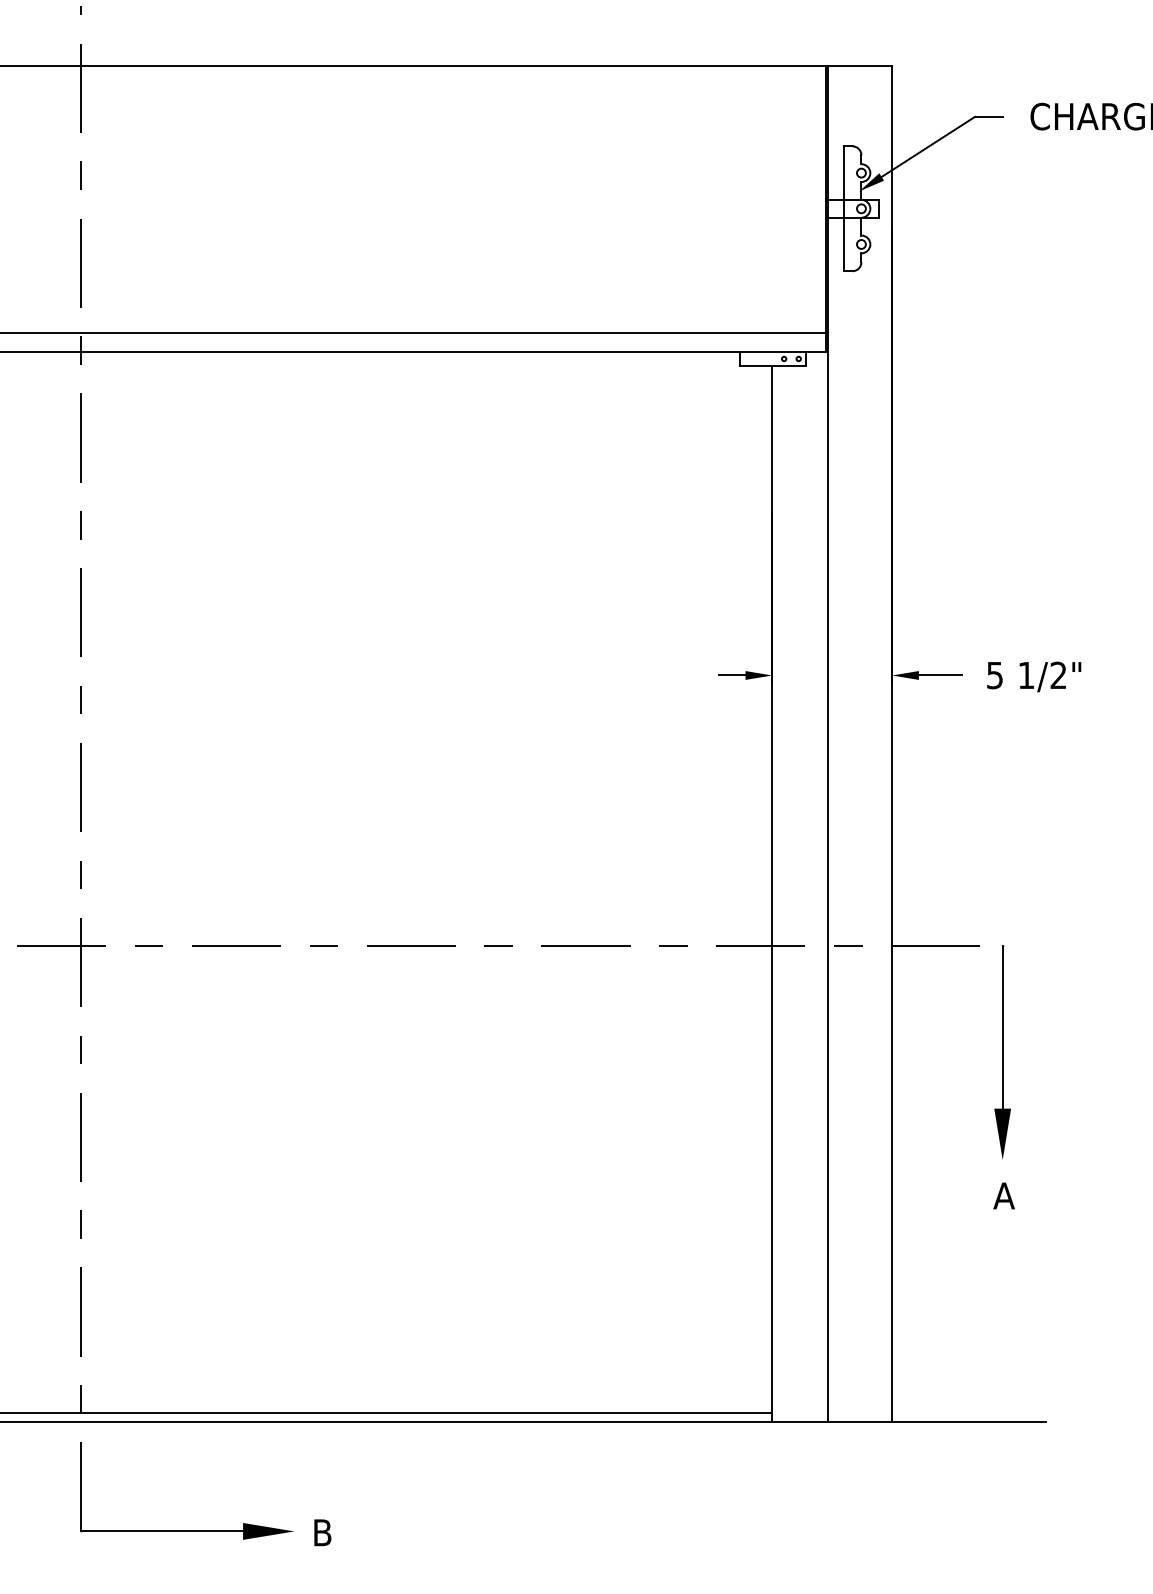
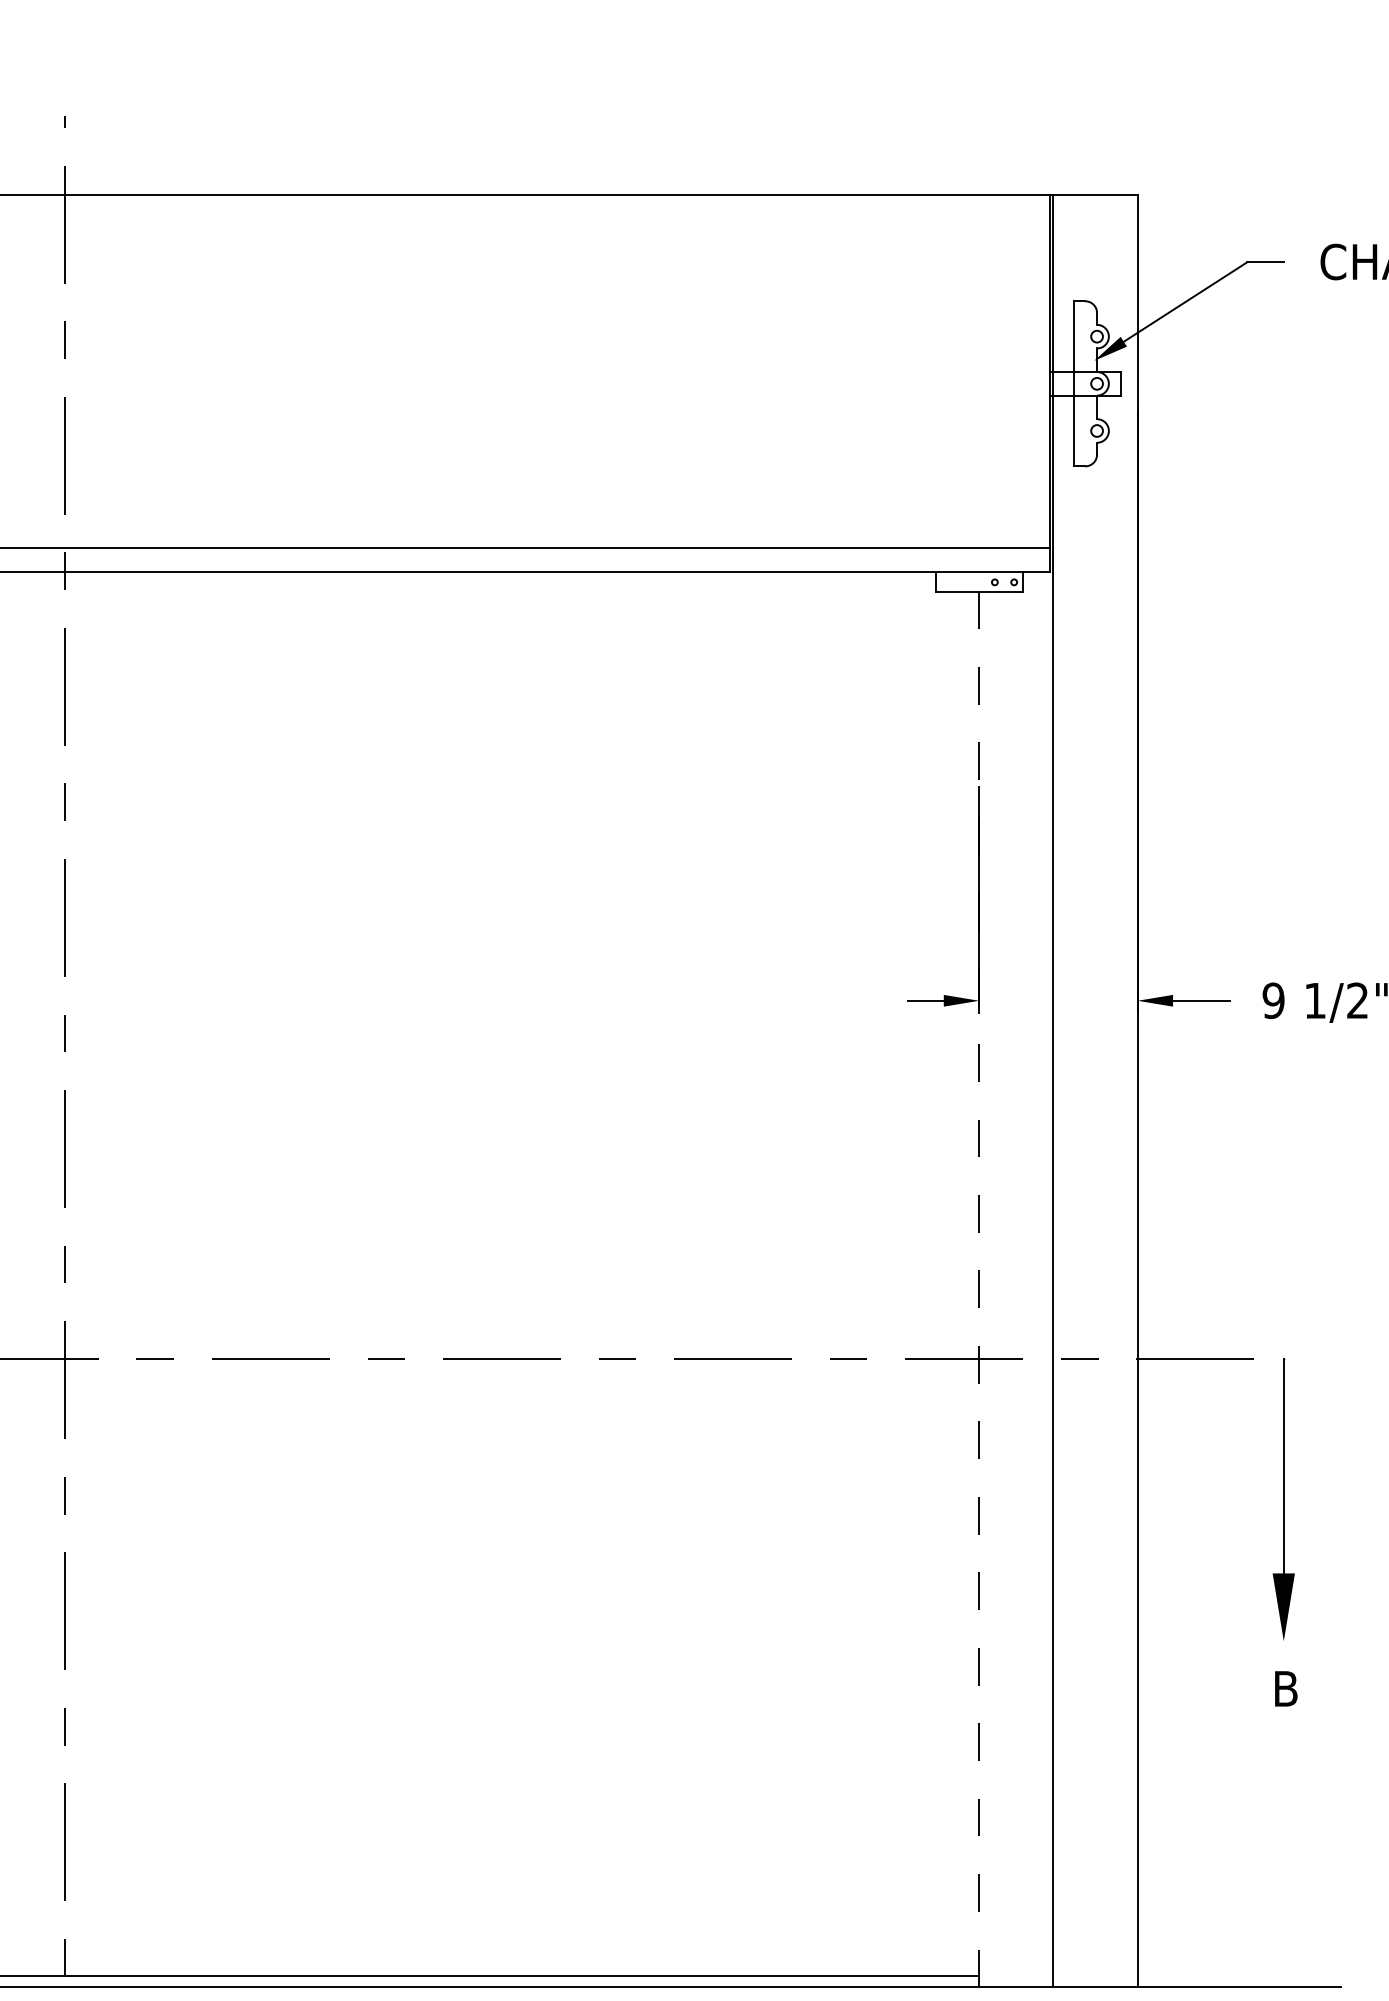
text: (994, 675) -> (1272, 1000), 5 -> 9
line: (772, 894) -> (979, 1290), solid -> dashed
text: (1003, 1195) -> (1284, 1688), A -> B

